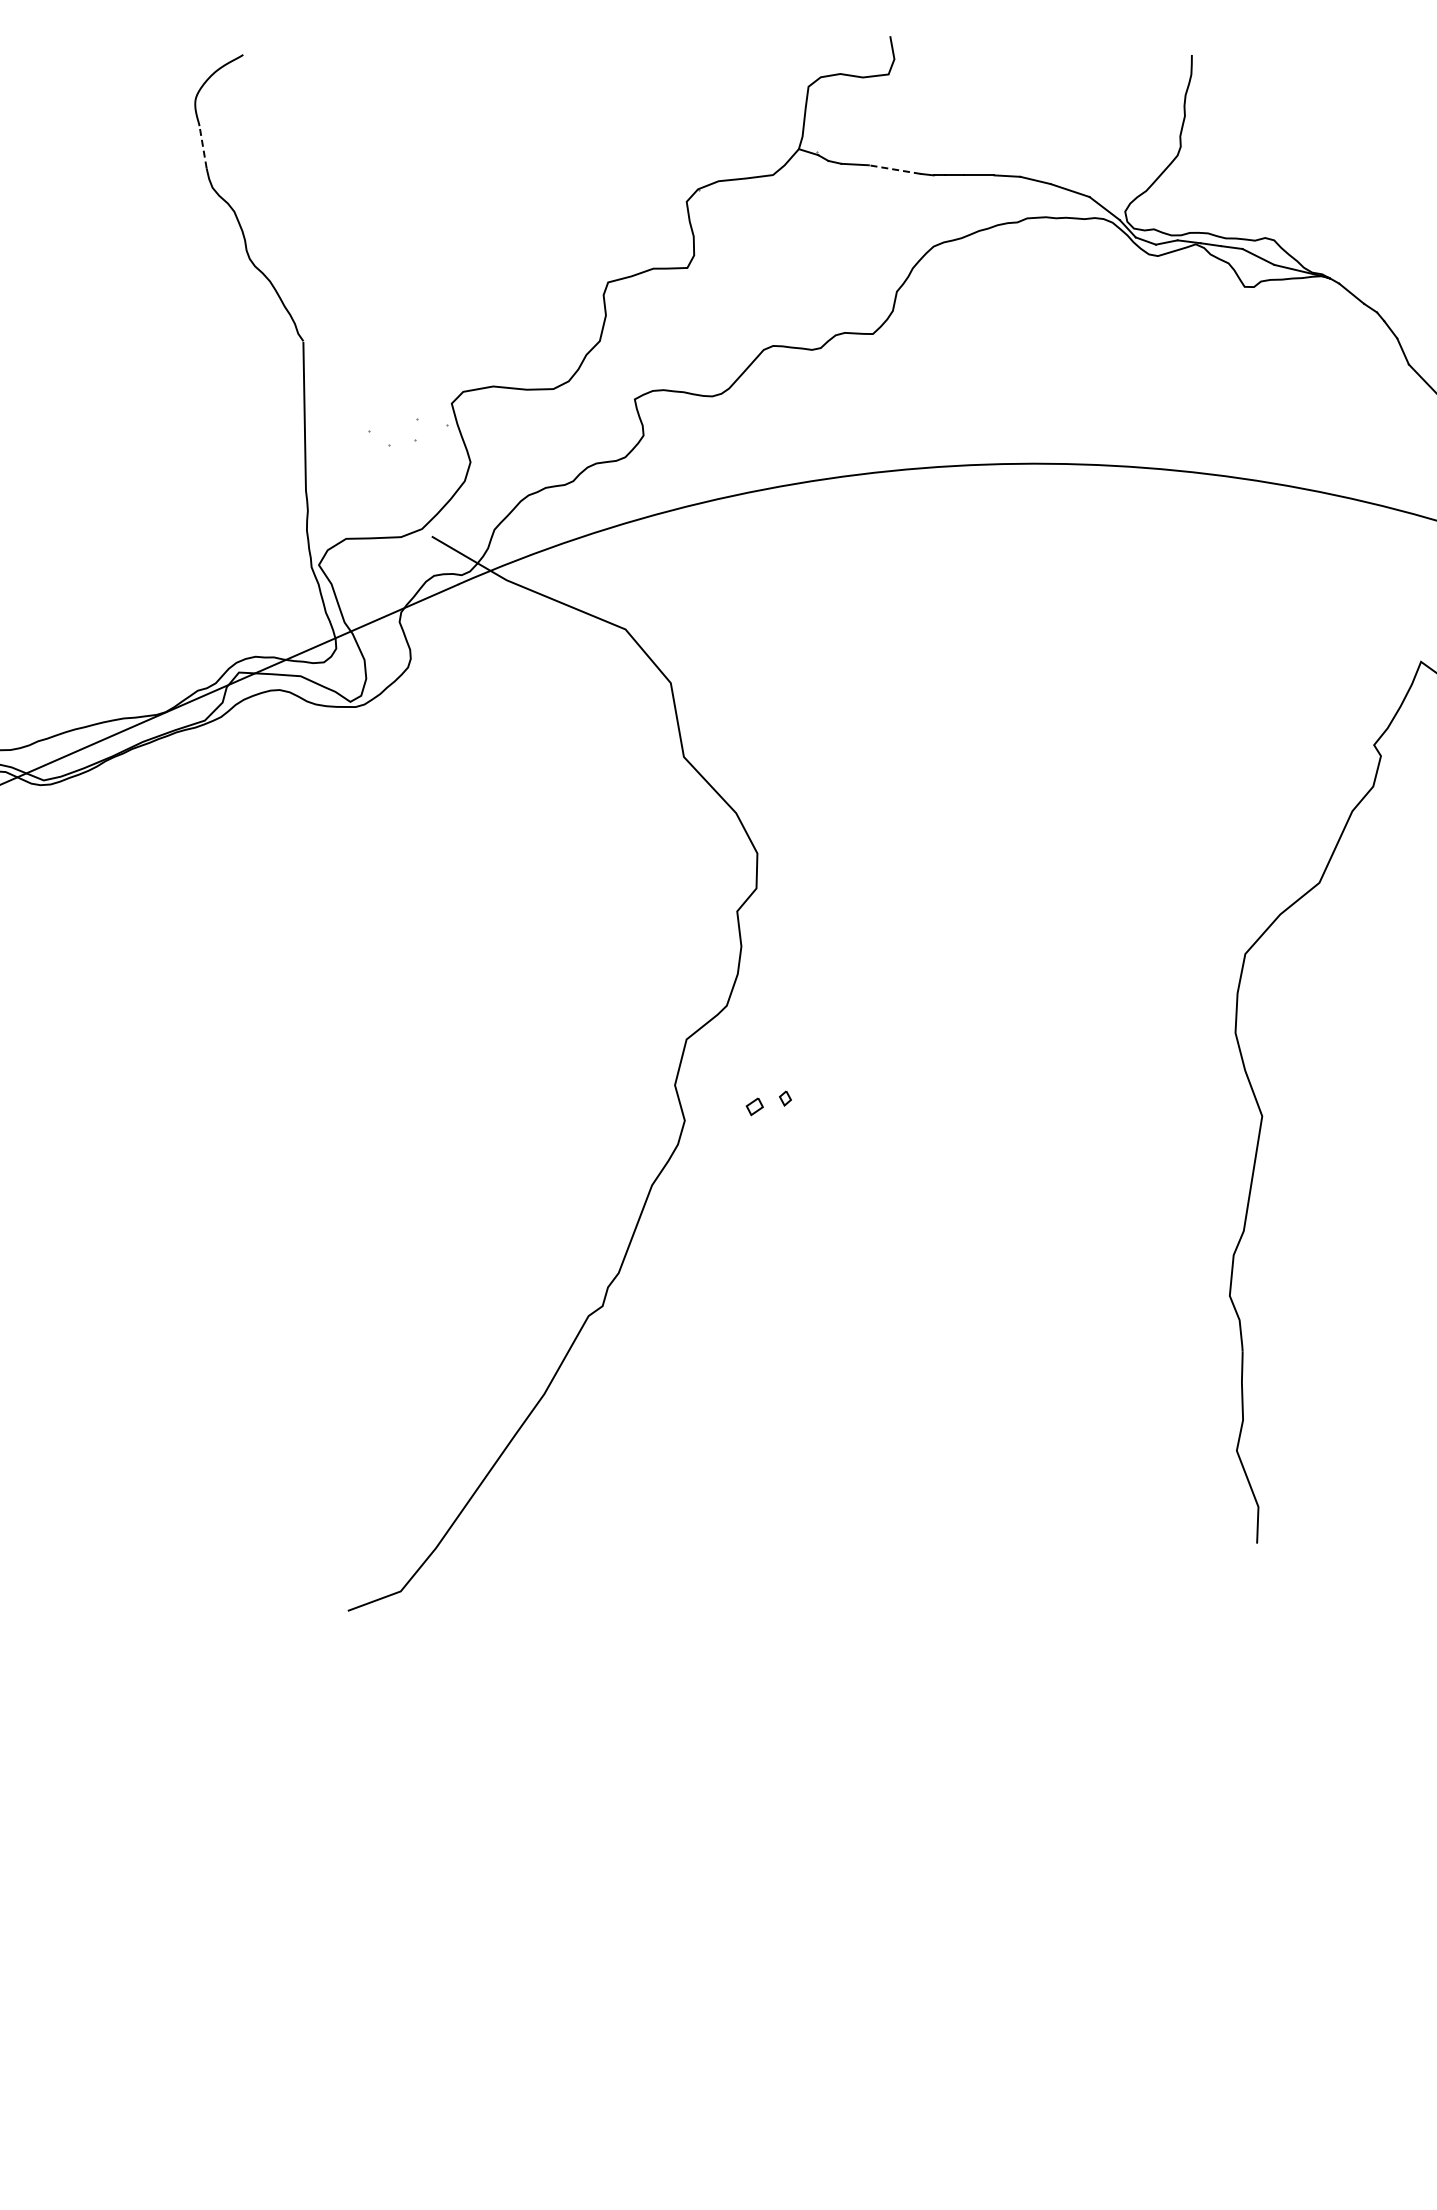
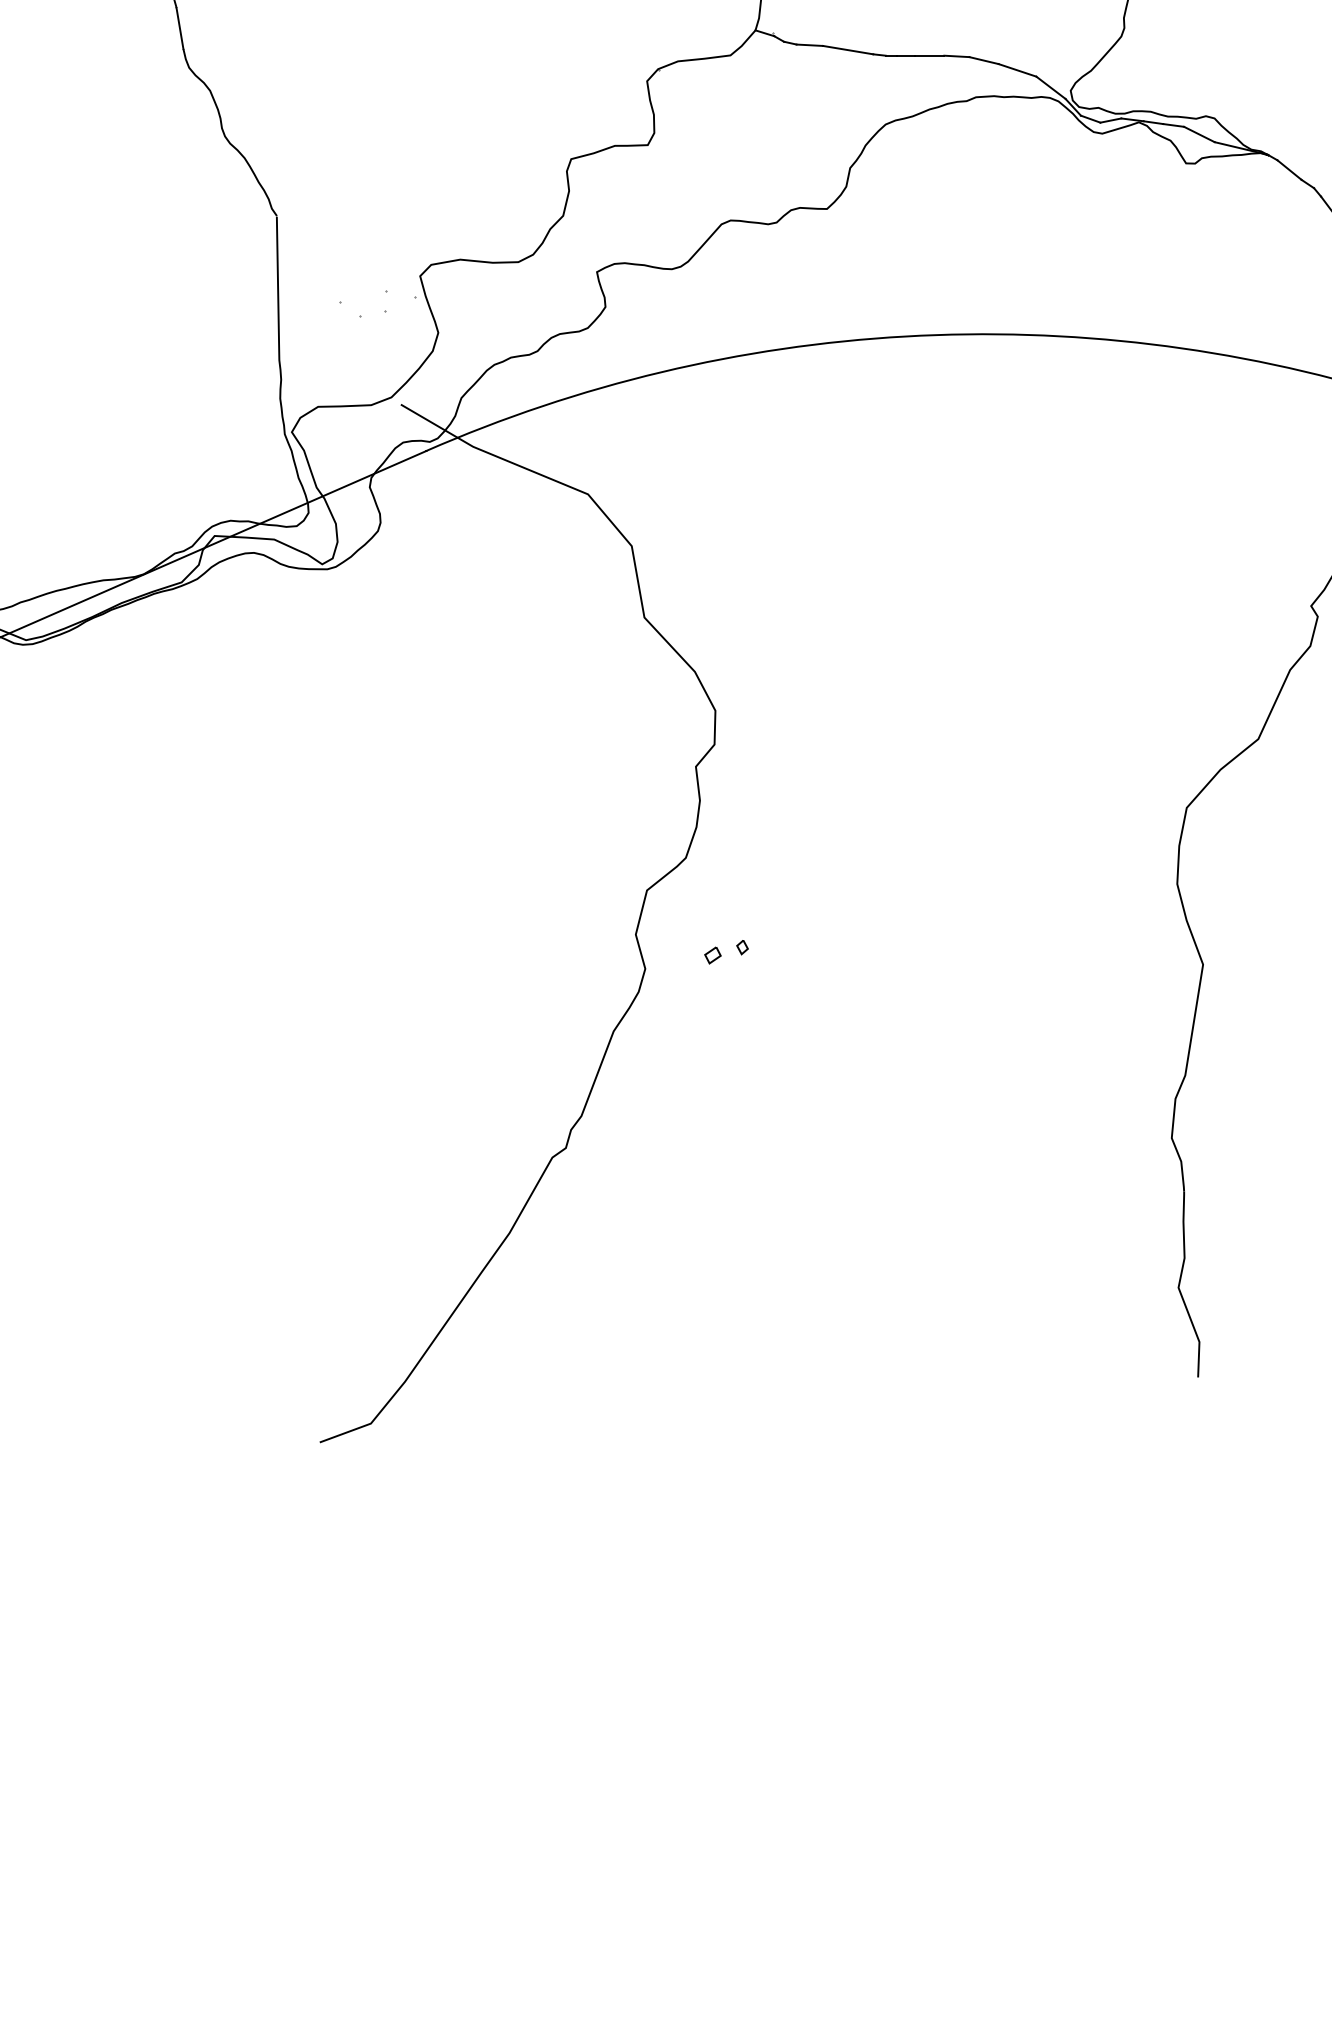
line: (203, 147) -> (180, 28), dashed -> solid
line: (894, 169) -> (847, 50), dashed -> solid

